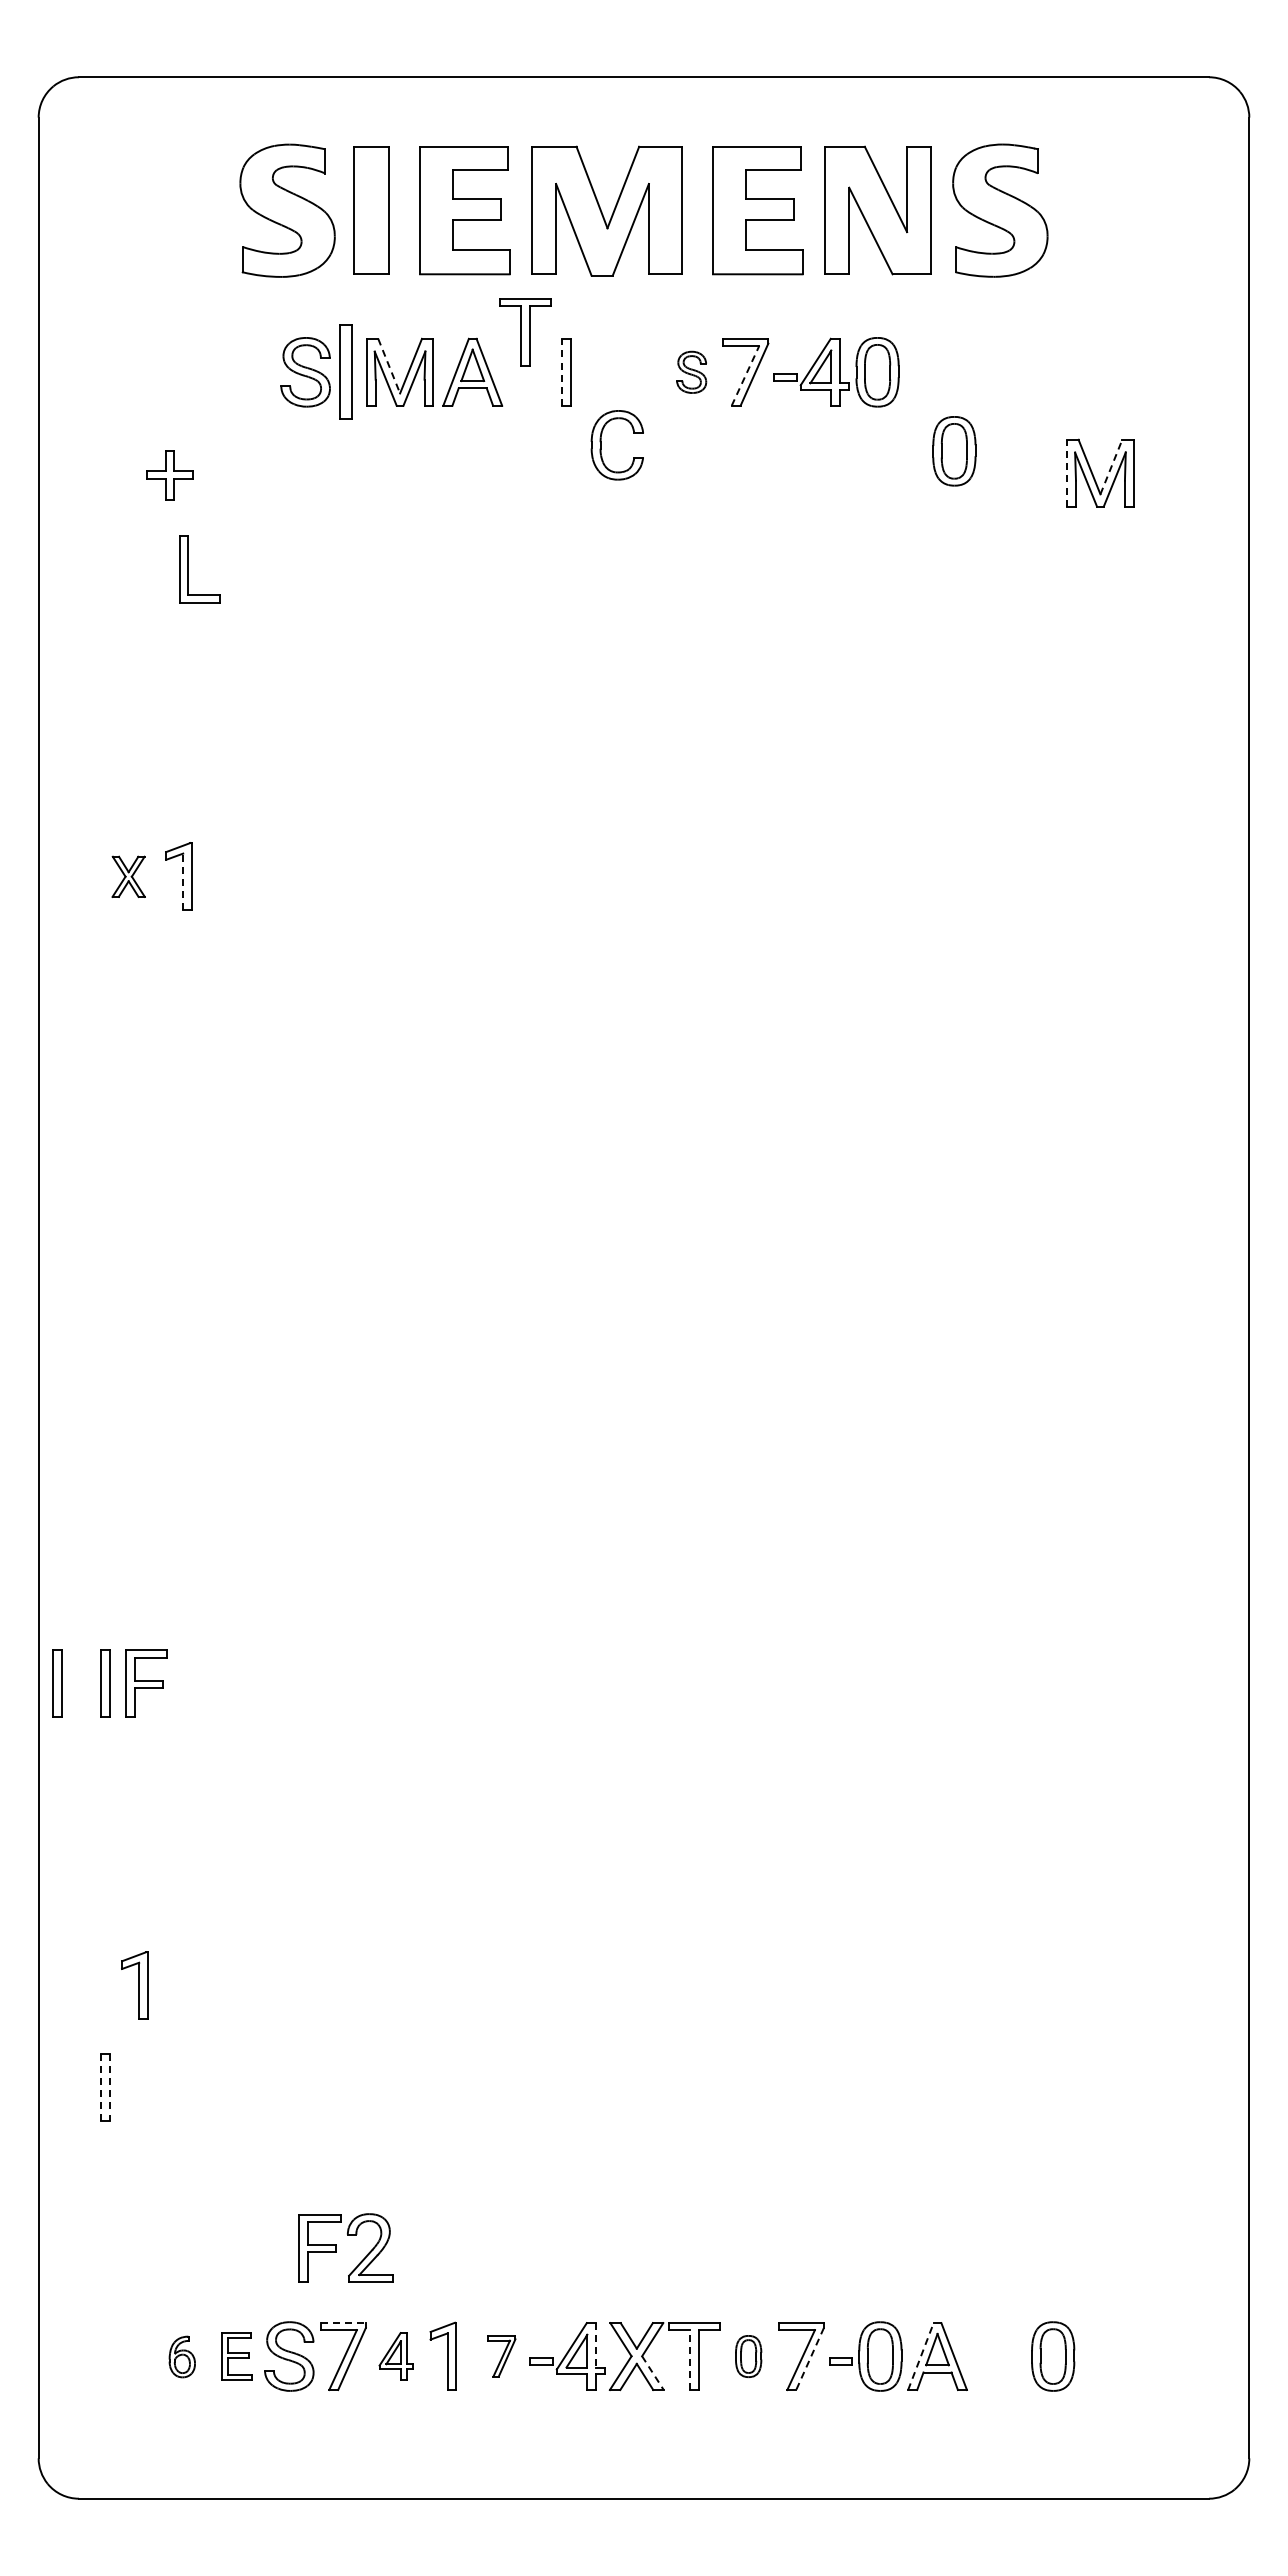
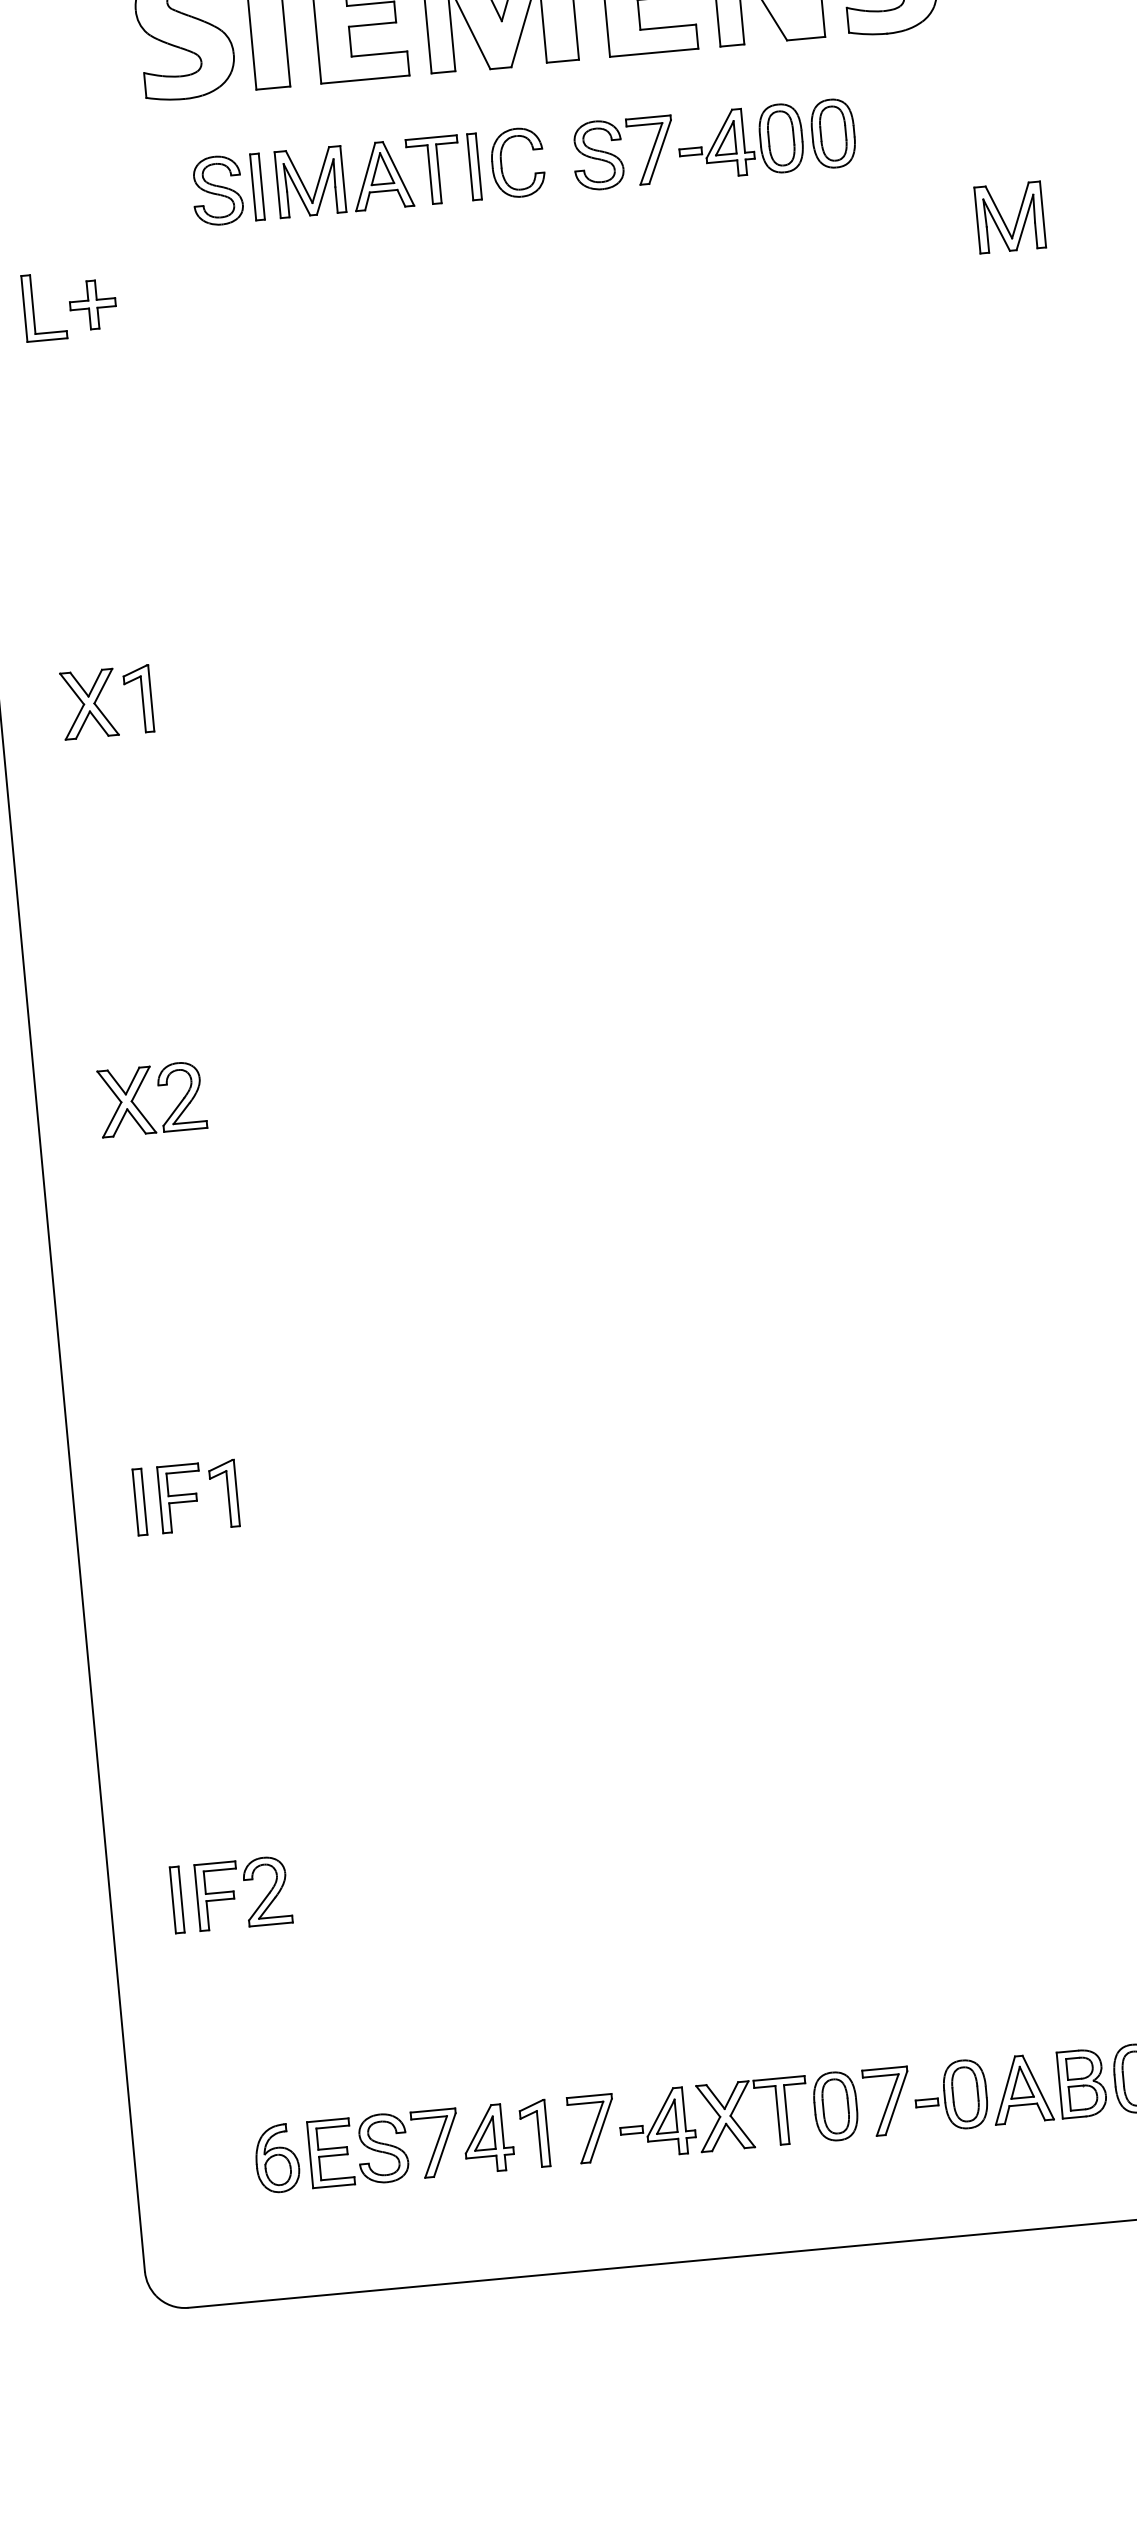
part: (525, 332) -> (434, 170), moved
line: (389, 366) -> (299, 177), dashed -> solid
line: (562, 371) -> (470, 166), dashed -> solid
part: (346, 372) -> (257, 187), size x0.71
part: (691, 372) -> (597, 155), size x1.67
line: (745, 375) -> (651, 153), dashed -> solid
part: (601, 445) -> (502, 164), moved
part: (954, 451) -> (833, 133), moved
line: (1111, 466) -> (1020, 209), dashed -> solid
line: (1067, 472) -> (977, 219), dashed -> solid
part: (188, 569) -> (33, 308), moved
part: (128, 876) -> (88, 704), size x1.67
line: (183, 881) -> (143, 703), dashed -> solid
part: (162, 1267) -> (158, 1086), added
part: (57, 1683) -> (92, 1506), removed
part: (134, 1985) -> (223, 1493), moved
line: (101, 2087) -> (173, 1900), dashed -> solid
line: (110, 2088) -> (181, 1900), dashed -> solid
part: (336, 2247) -> (234, 1893), moved
line: (343, 2323) -> (433, 2110), dashed -> solid
line: (595, 2345) -> (683, 2109), dashed -> solid
part: (182, 2356) -> (277, 2158), size x1.67
part: (236, 2356) -> (330, 2153), size x1.43
part: (396, 2356) -> (488, 2138), size x1.43
part: (501, 2356) -> (591, 2128), size x1.67
part: (748, 2356) -> (835, 2106), size x1.67
line: (920, 2356) -> (1005, 2090), dashed -> solid
part: (998, 2356) -> (1081, 2083), added
line: (809, 2359) -> (895, 2103), dashed -> solid
line: (689, 2360) -> (777, 2115), dashed -> solid
line: (653, 2373) -> (743, 2131), dashed -> solid

